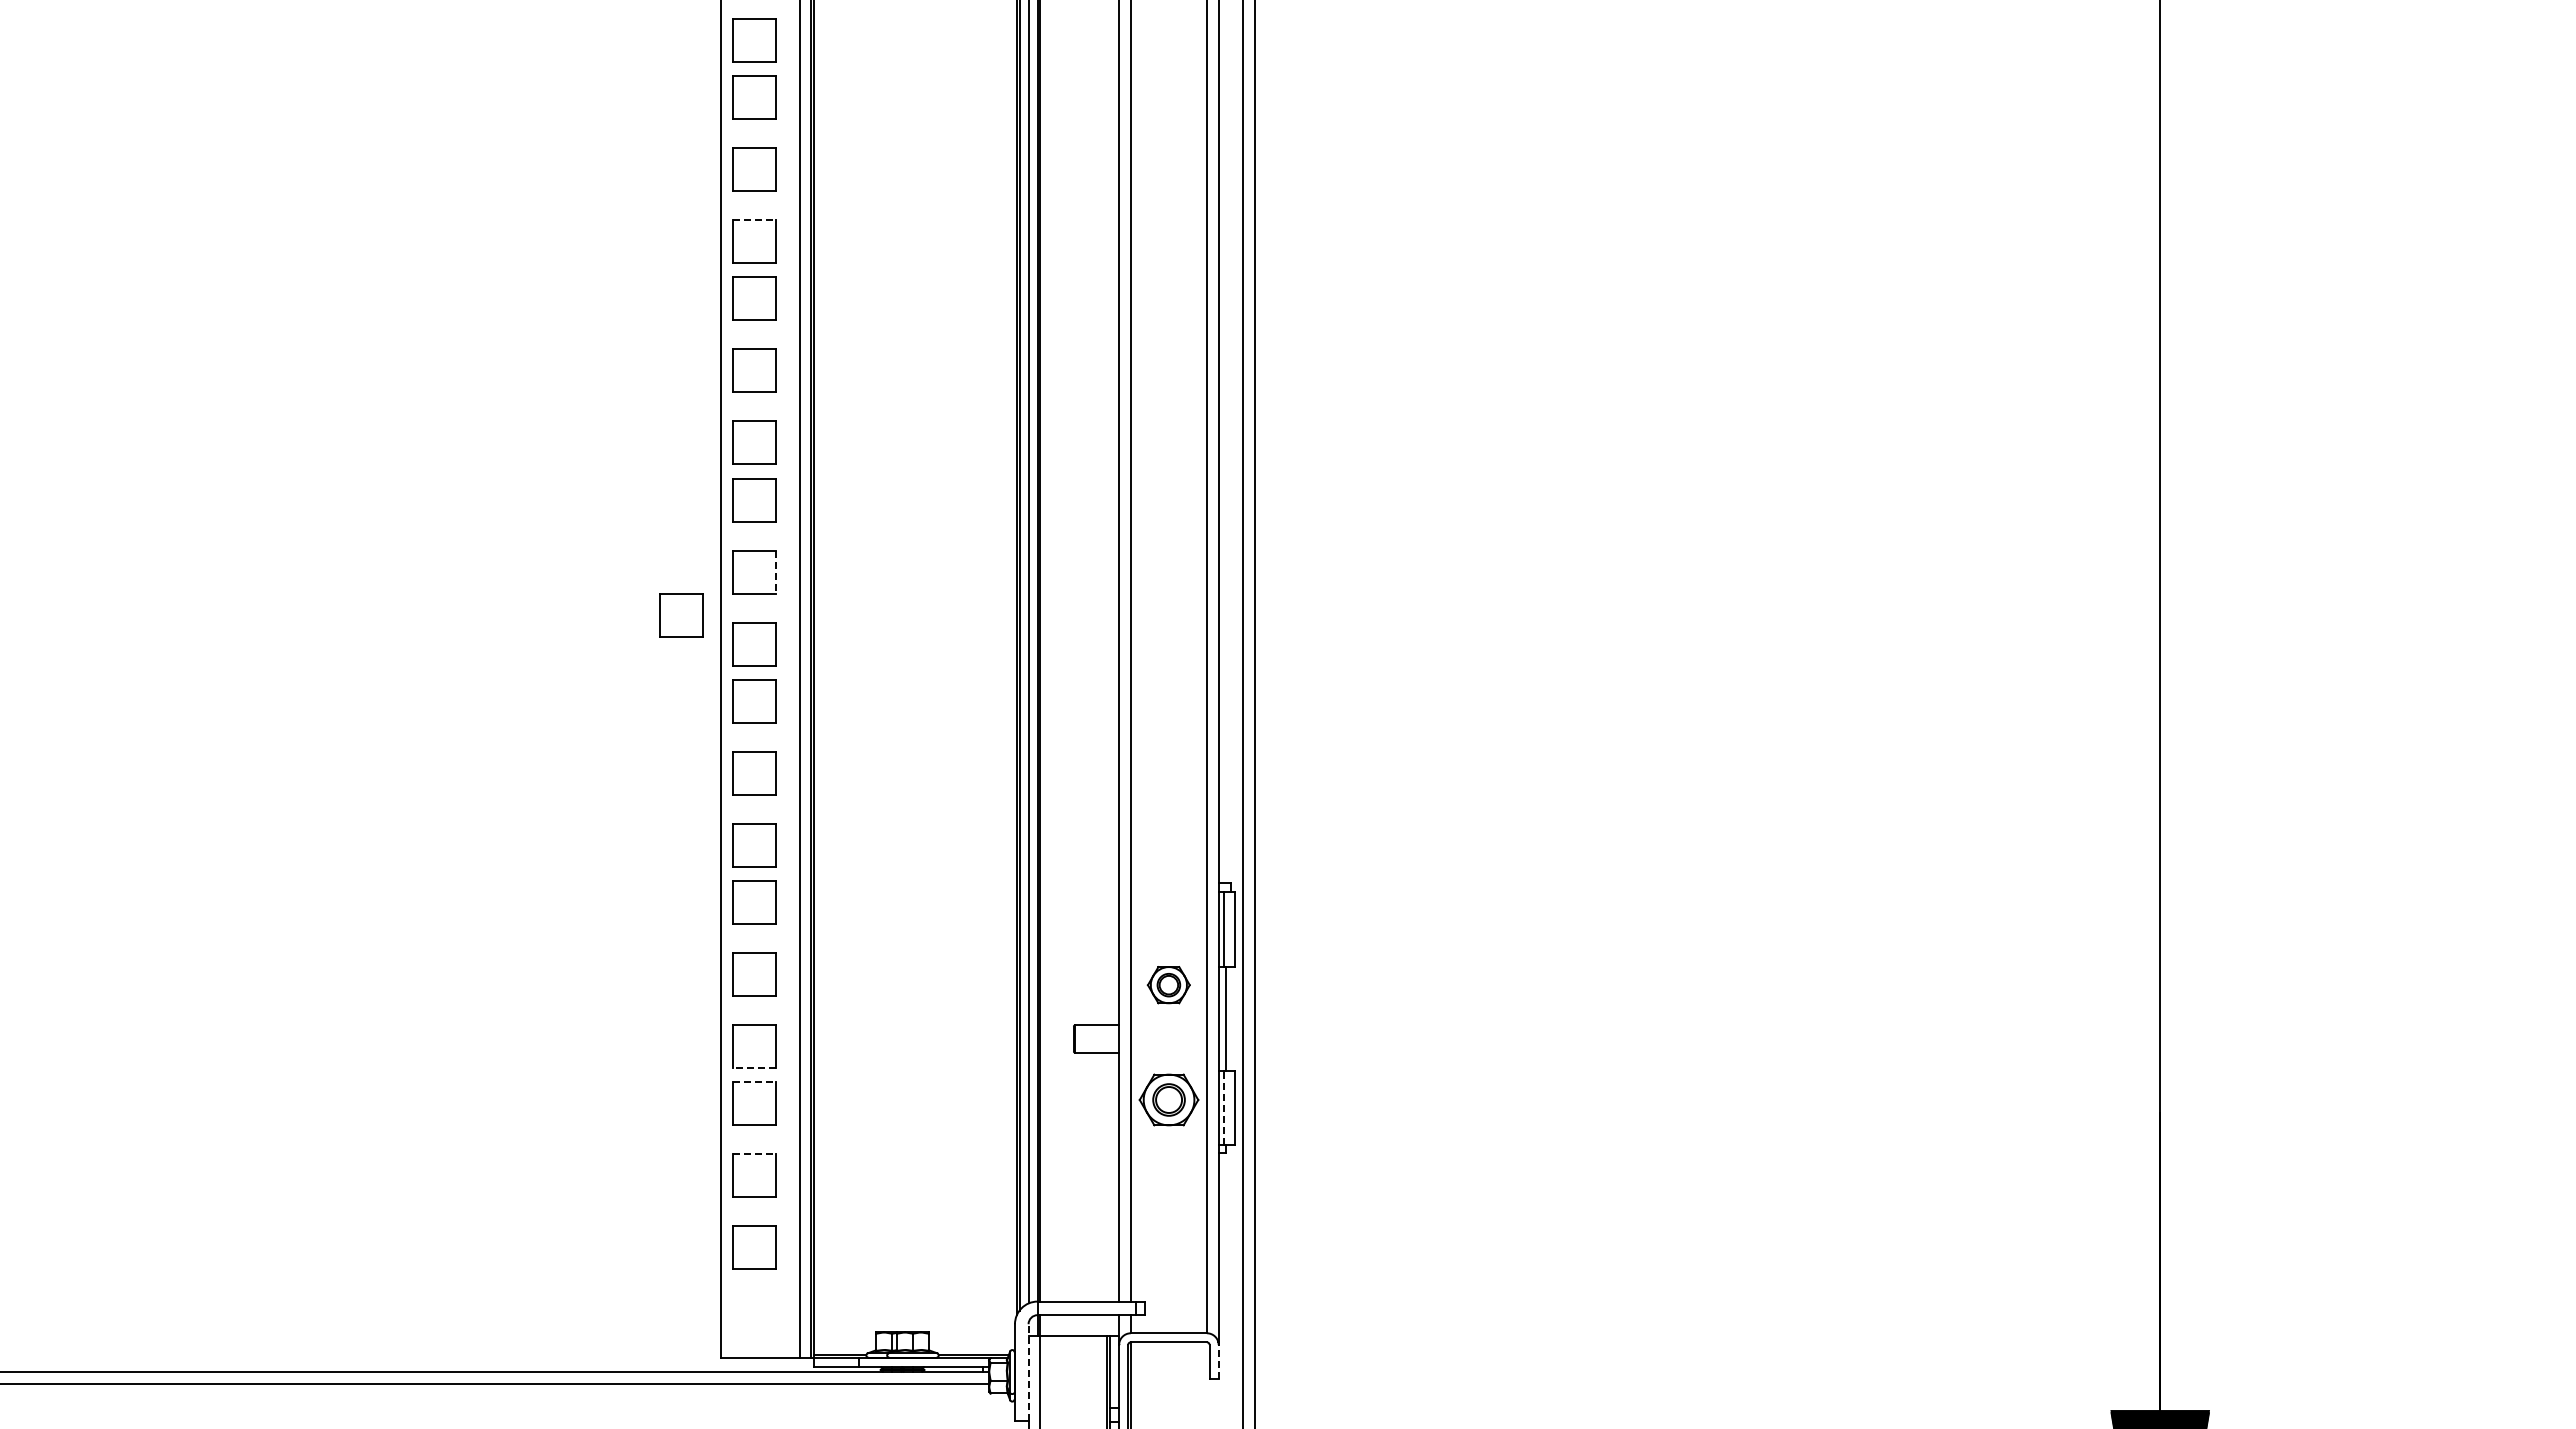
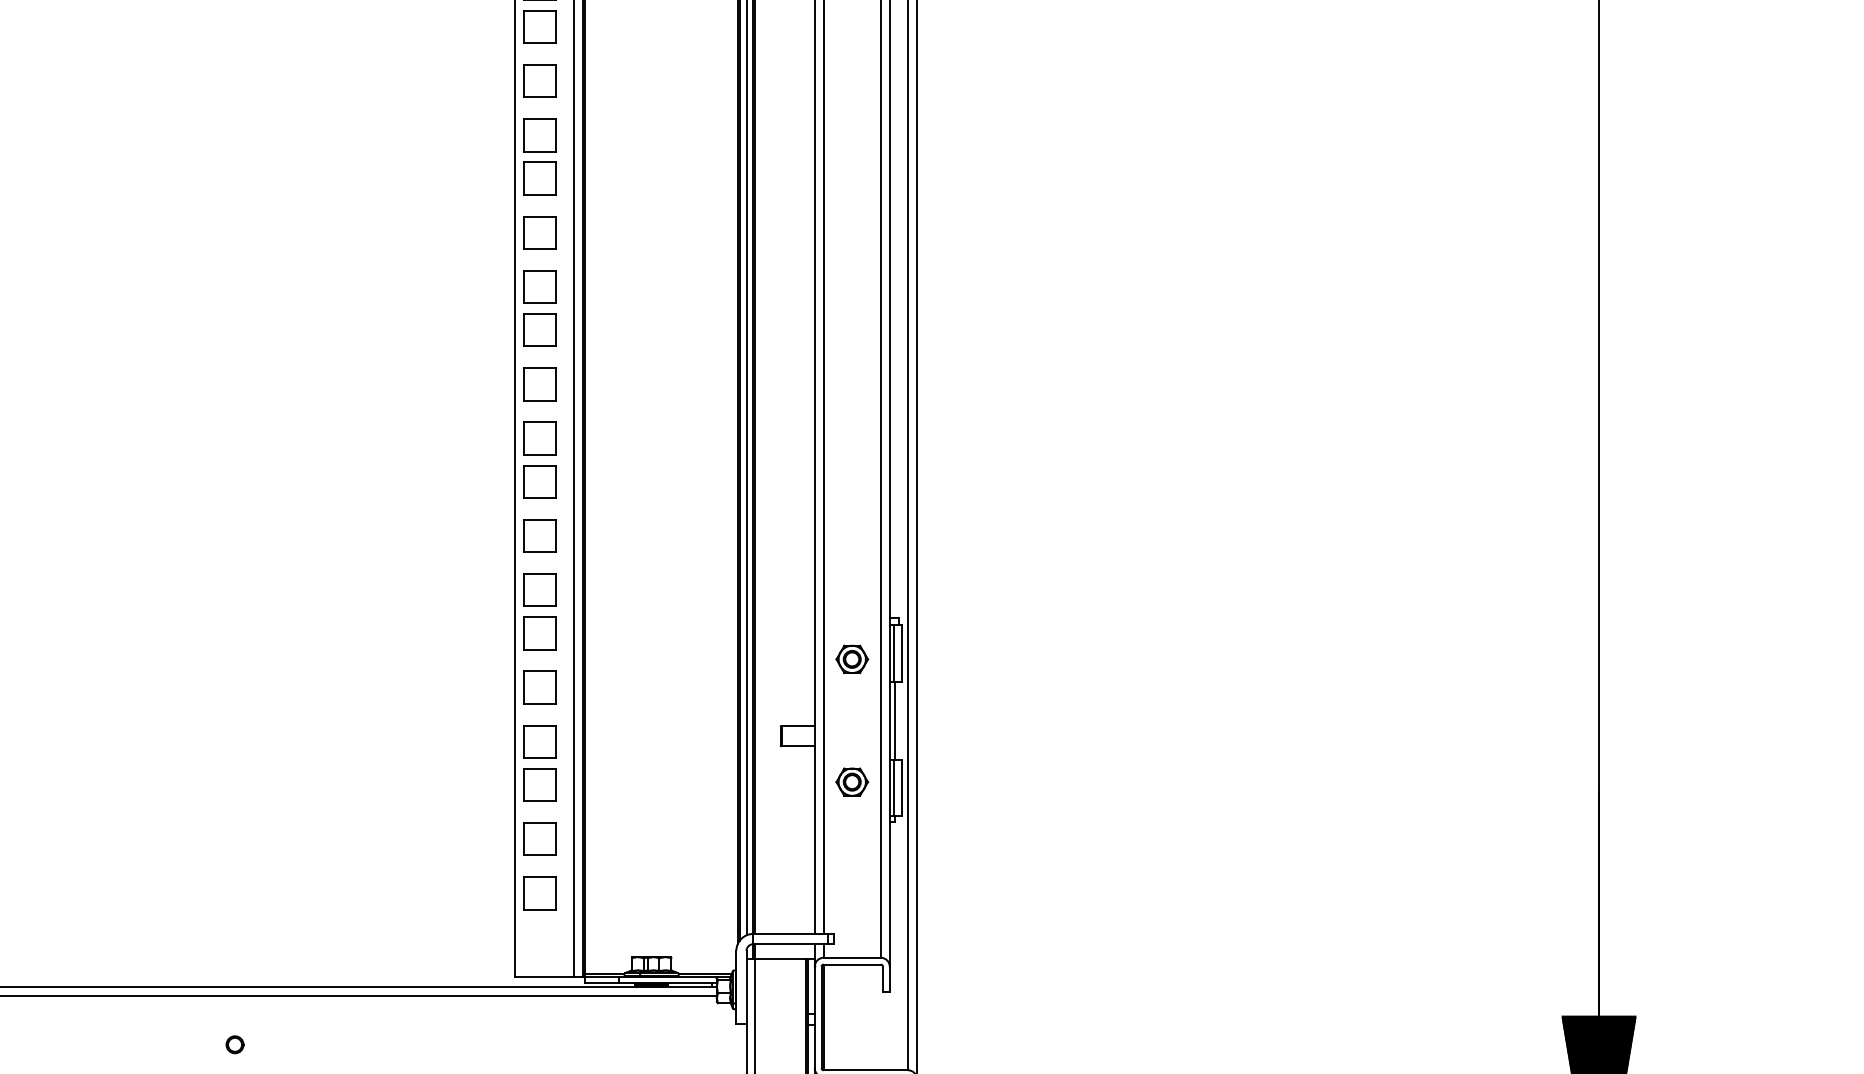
line: (754, 220) -> (540, 119), dashed -> solid
line: (776, 572) -> (556, 384), dashed -> solid
part: (681, 615) -> (485, 417), removed
part: (1168, 985) -> (851, 659), moved
line: (754, 1068) -> (540, 758), dashed -> solid
line: (754, 1082) -> (540, 768), dashed -> solid
part: (1168, 1100) -> (851, 782), size x0.71
line: (1224, 1107) -> (894, 787), dashed -> solid
line: (754, 1154) -> (540, 823), dashed -> solid
line: (1218, 1361) -> (889, 979), dashed -> solid
line: (1028, 1372) -> (746, 987), dashed -> solid

